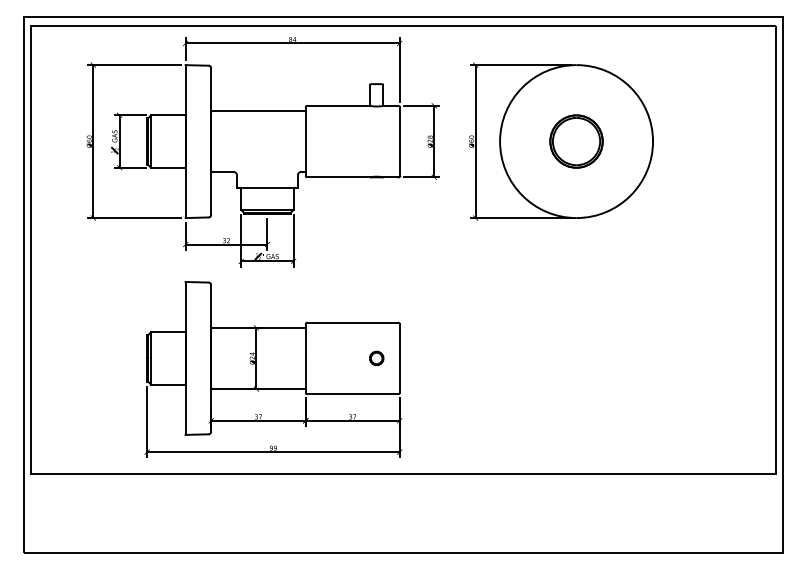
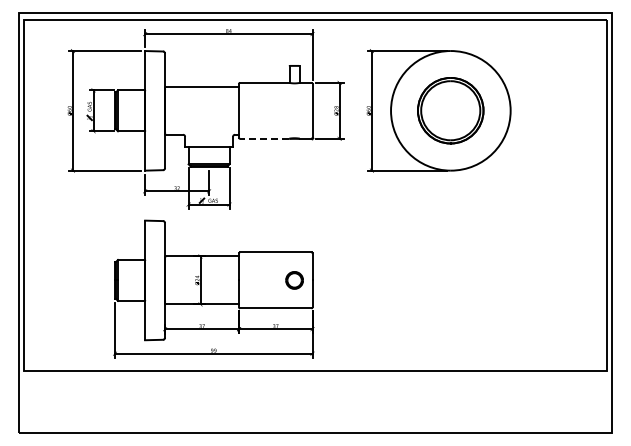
part: (576, 141) -> (450, 110), size x1.6
line: (338, 176) -> (264, 138), solid -> dashed
part: (376, 358) -> (294, 280), size x1.6

